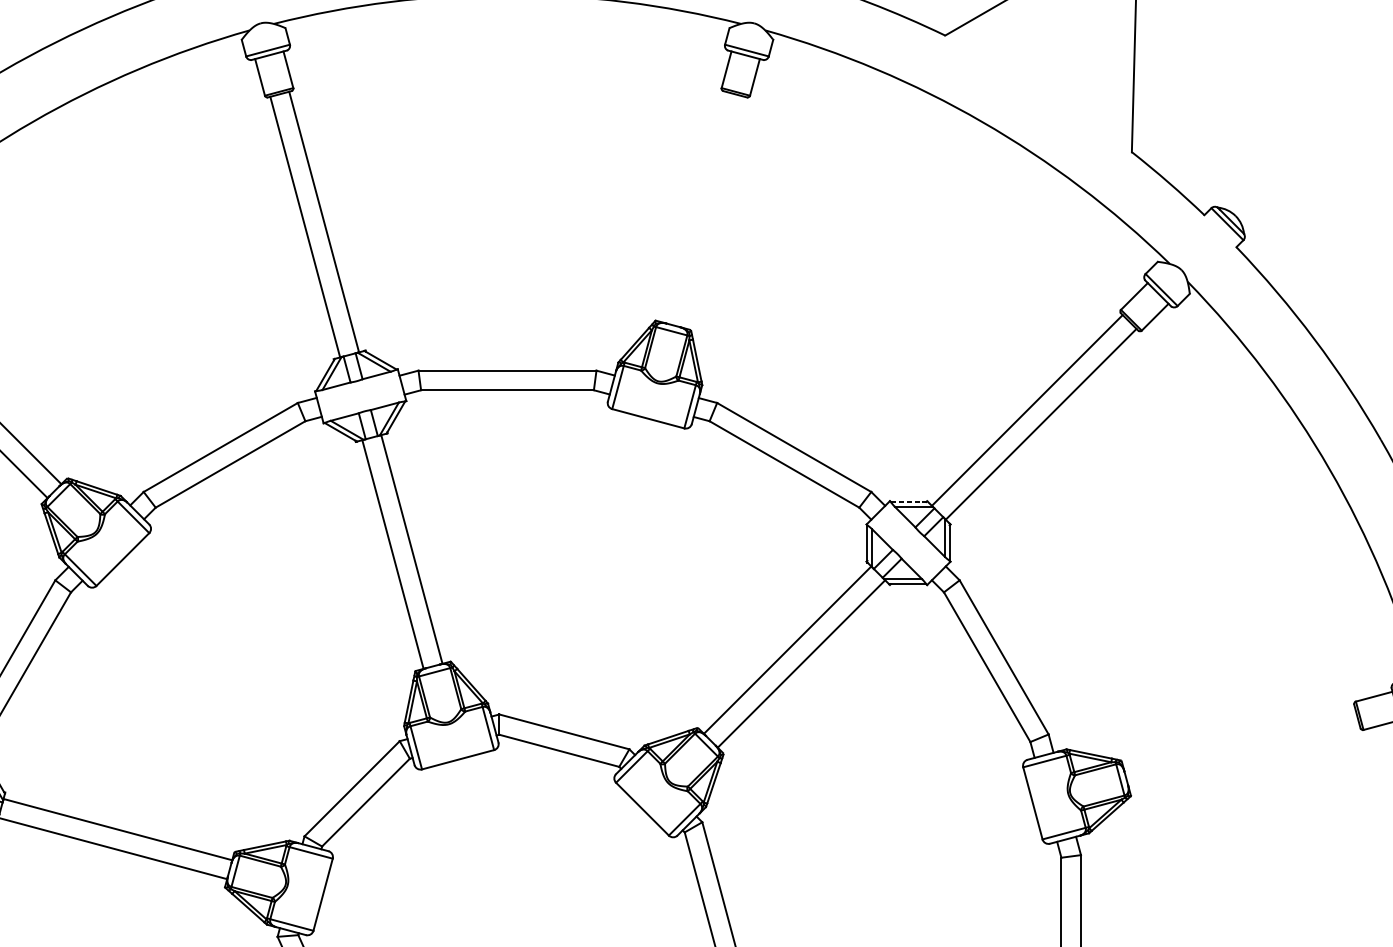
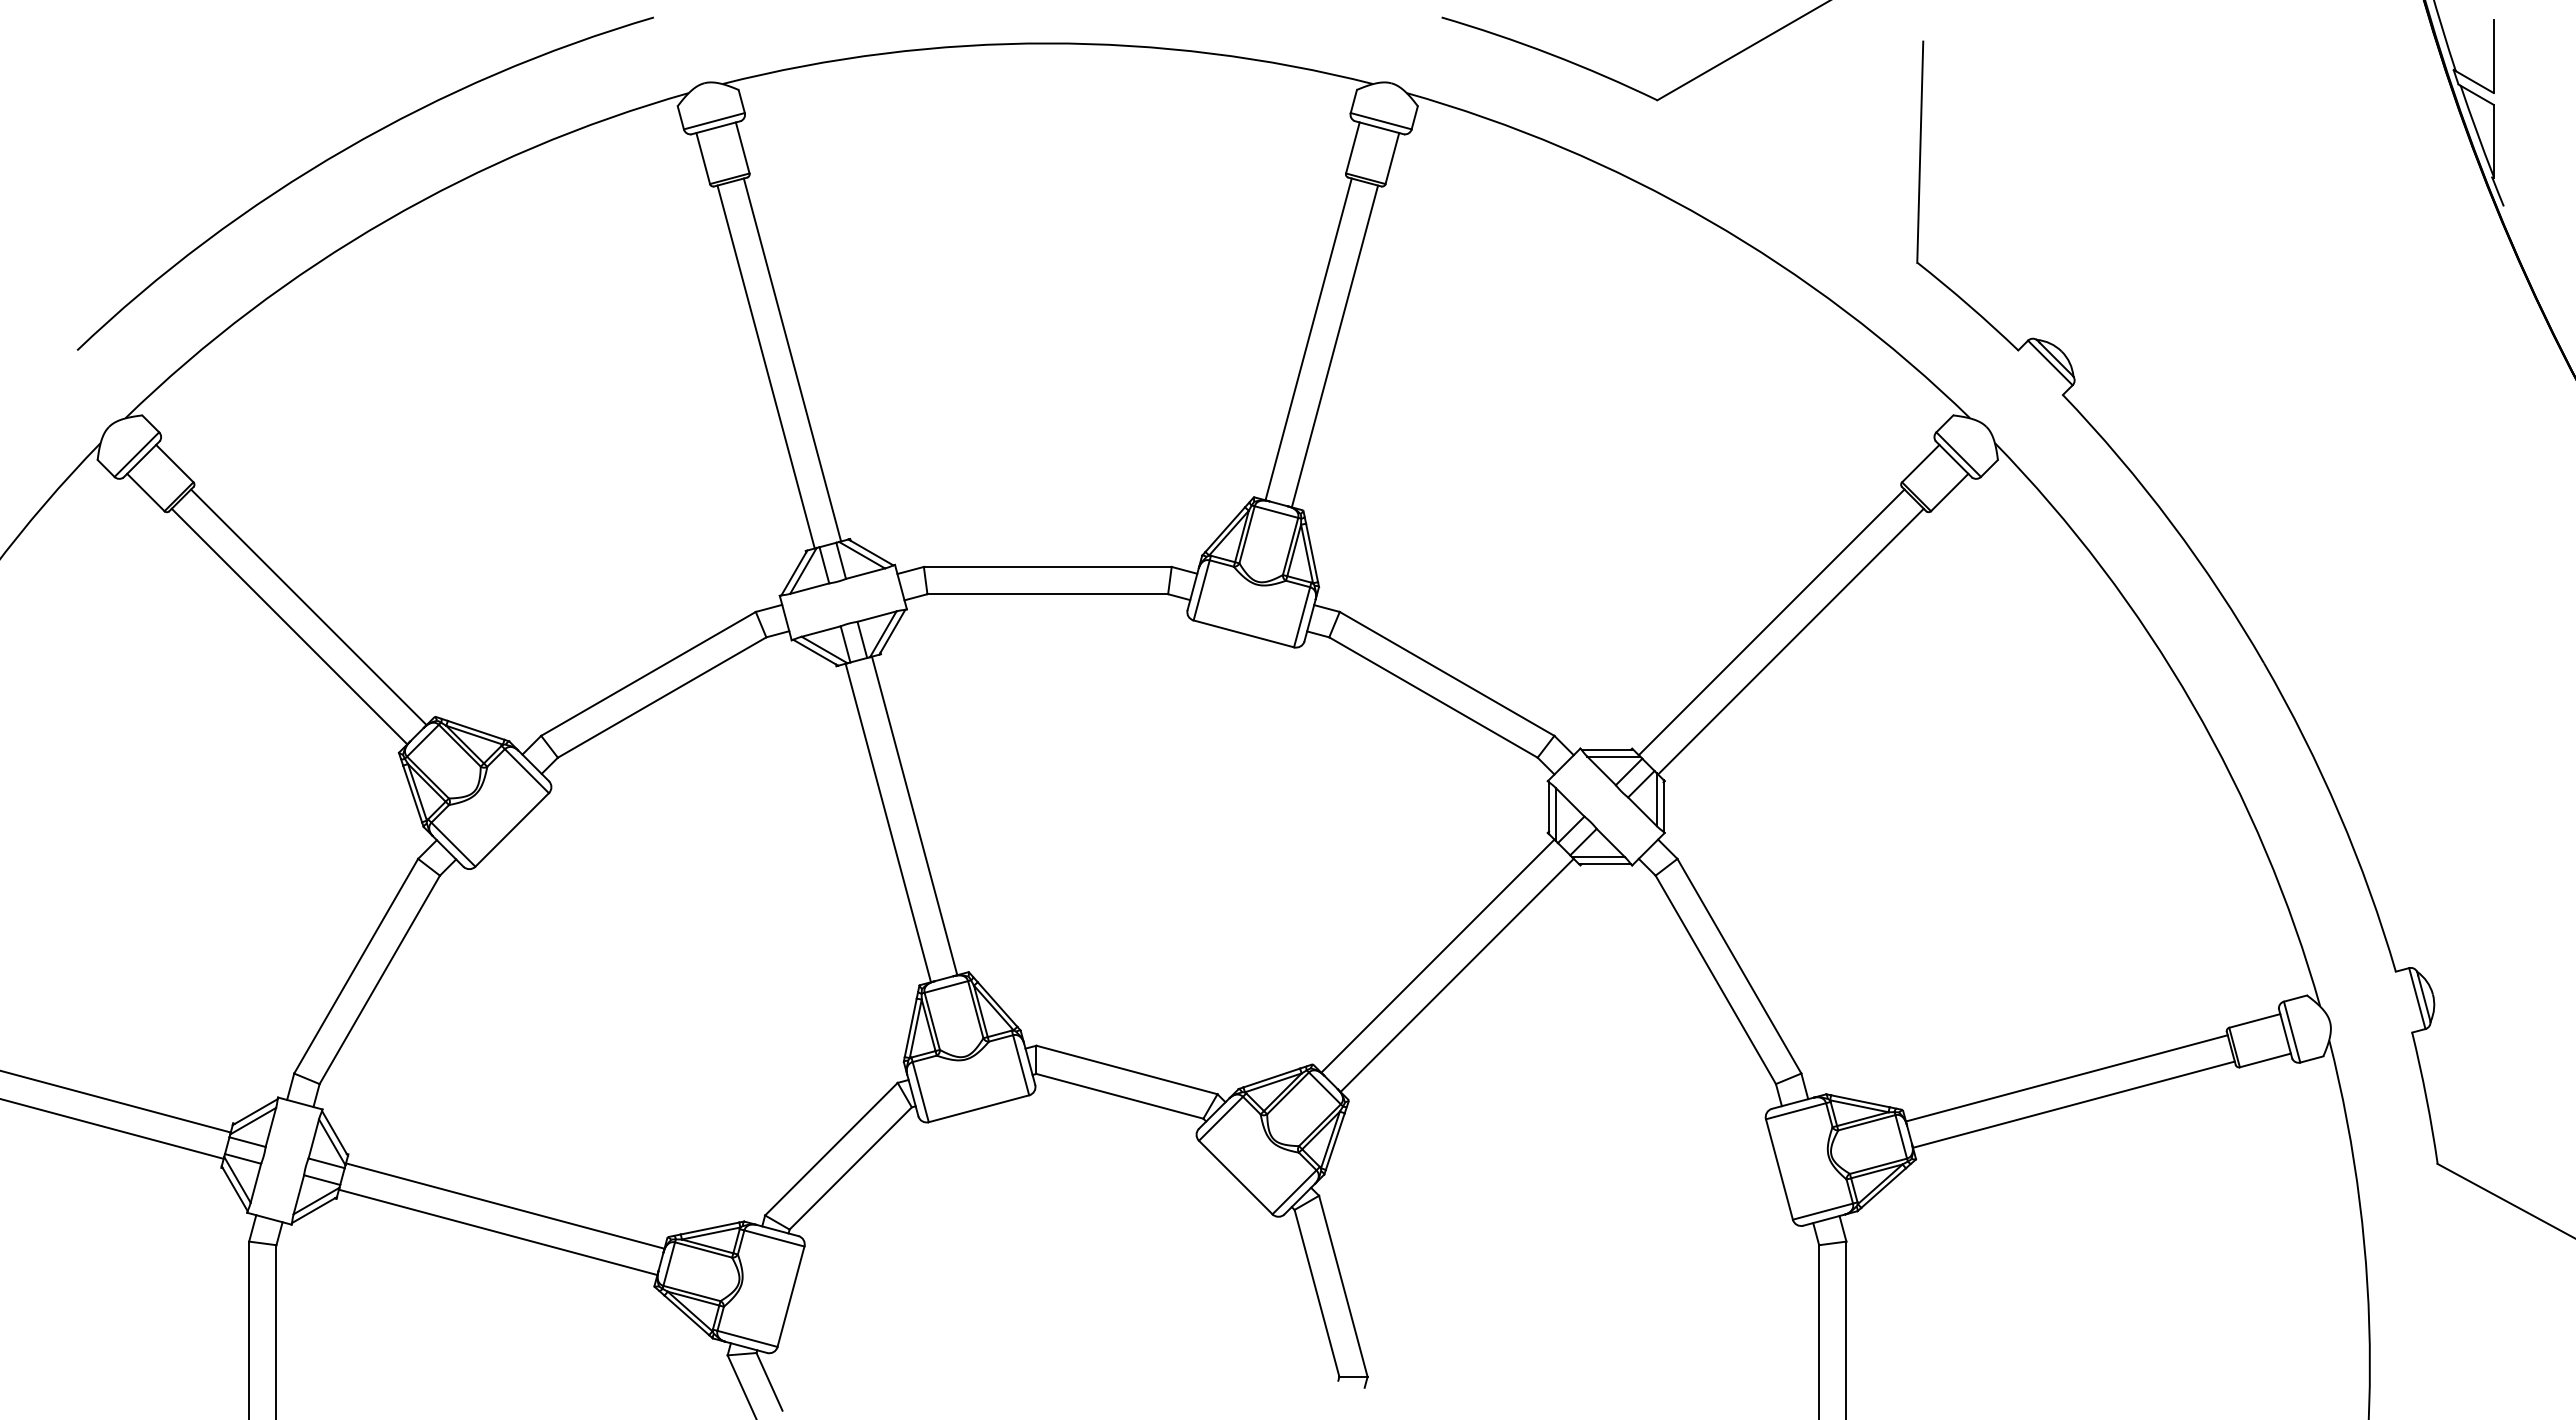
line: (694, 207) -> (1308, 339), added
line: (713, 212) -> (1334, 346), added
line: (909, 501) -> (1607, 749), dashed -> solid
line: (1239, 738) -> (2066, 1078), added
line: (1244, 756) -> (2073, 1104), added

